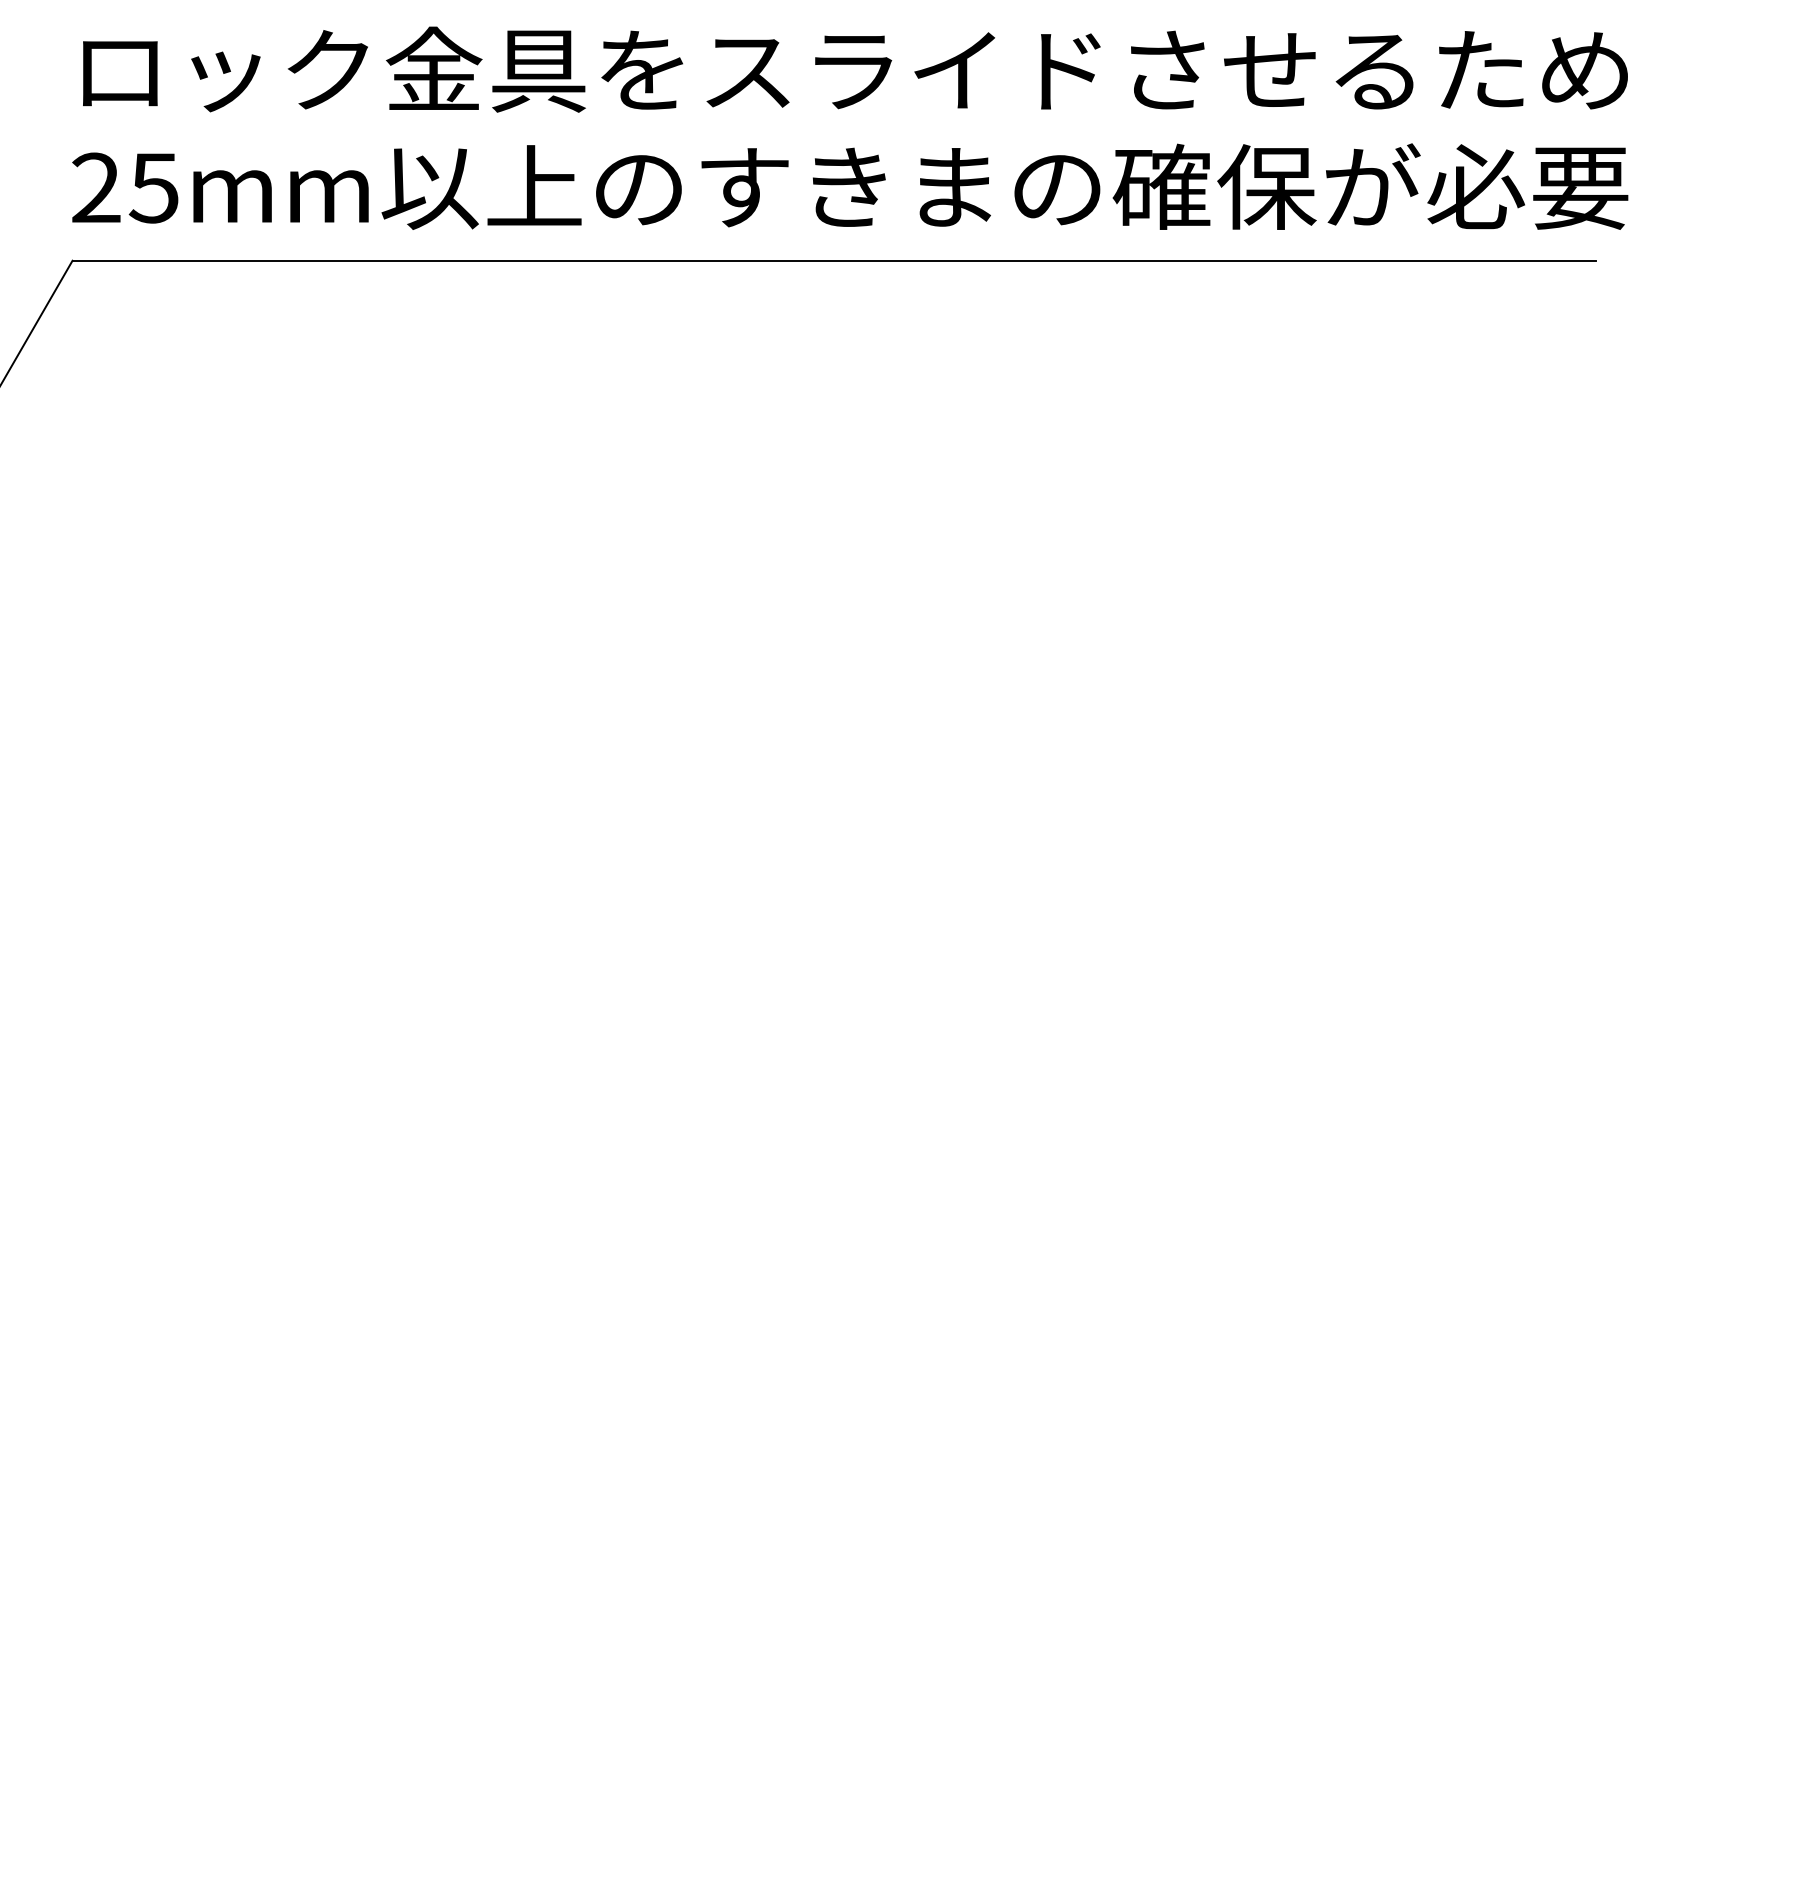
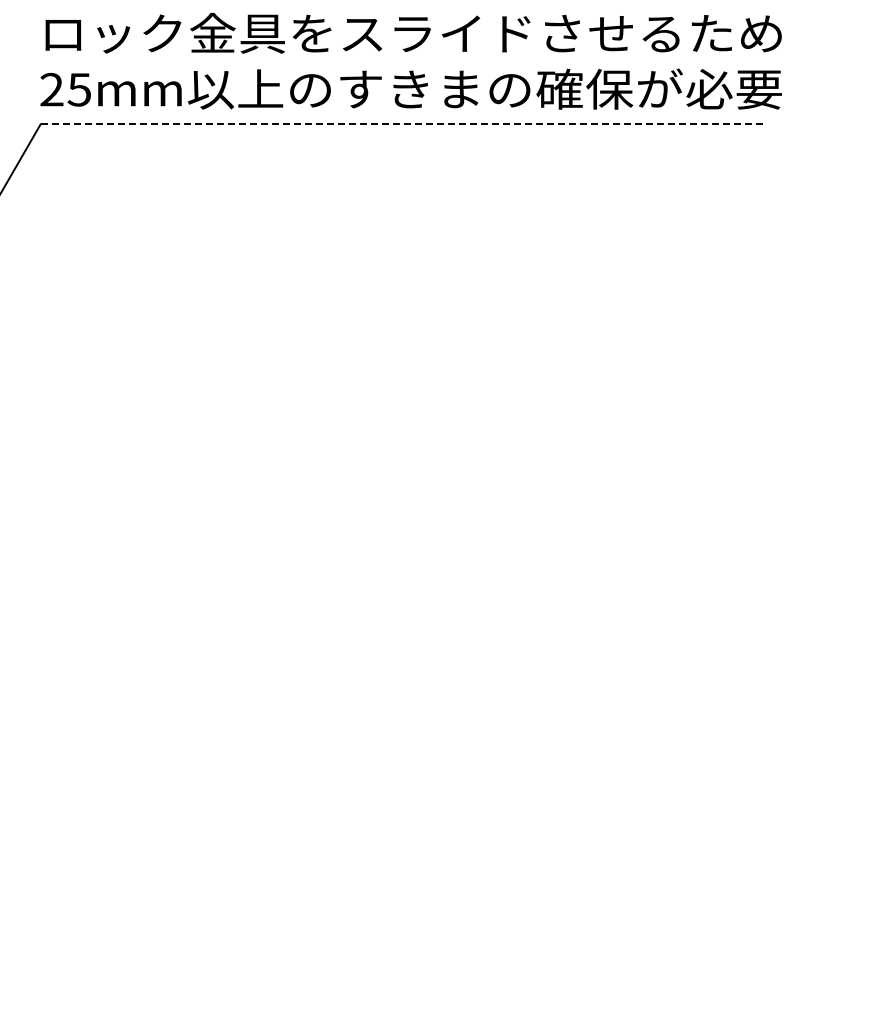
line: (836, 260) -> (404, 124), solid -> dashed

